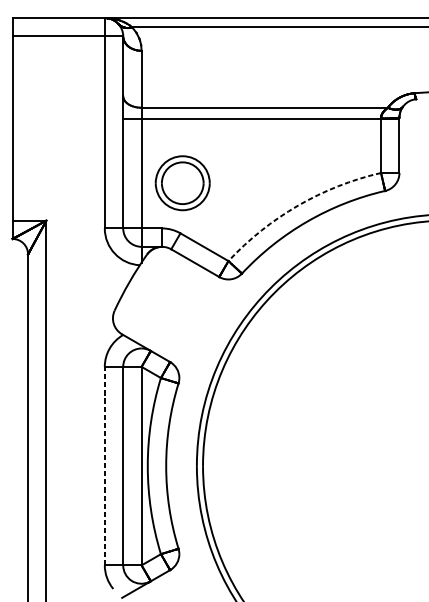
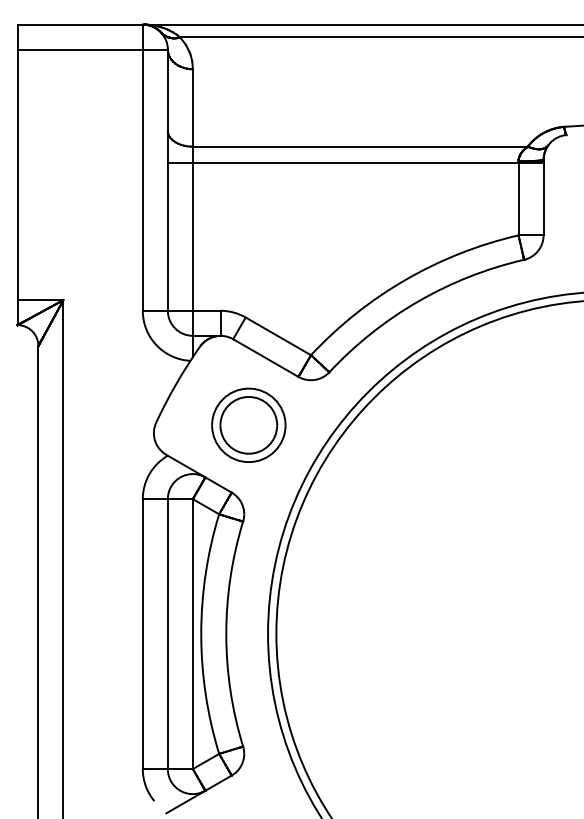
part: (182, 182) -> (248, 424), moved
arc: (297, 205) -> (405, 279), dashed -> solid
line: (104, 466) -> (142, 634), dashed -> solid

